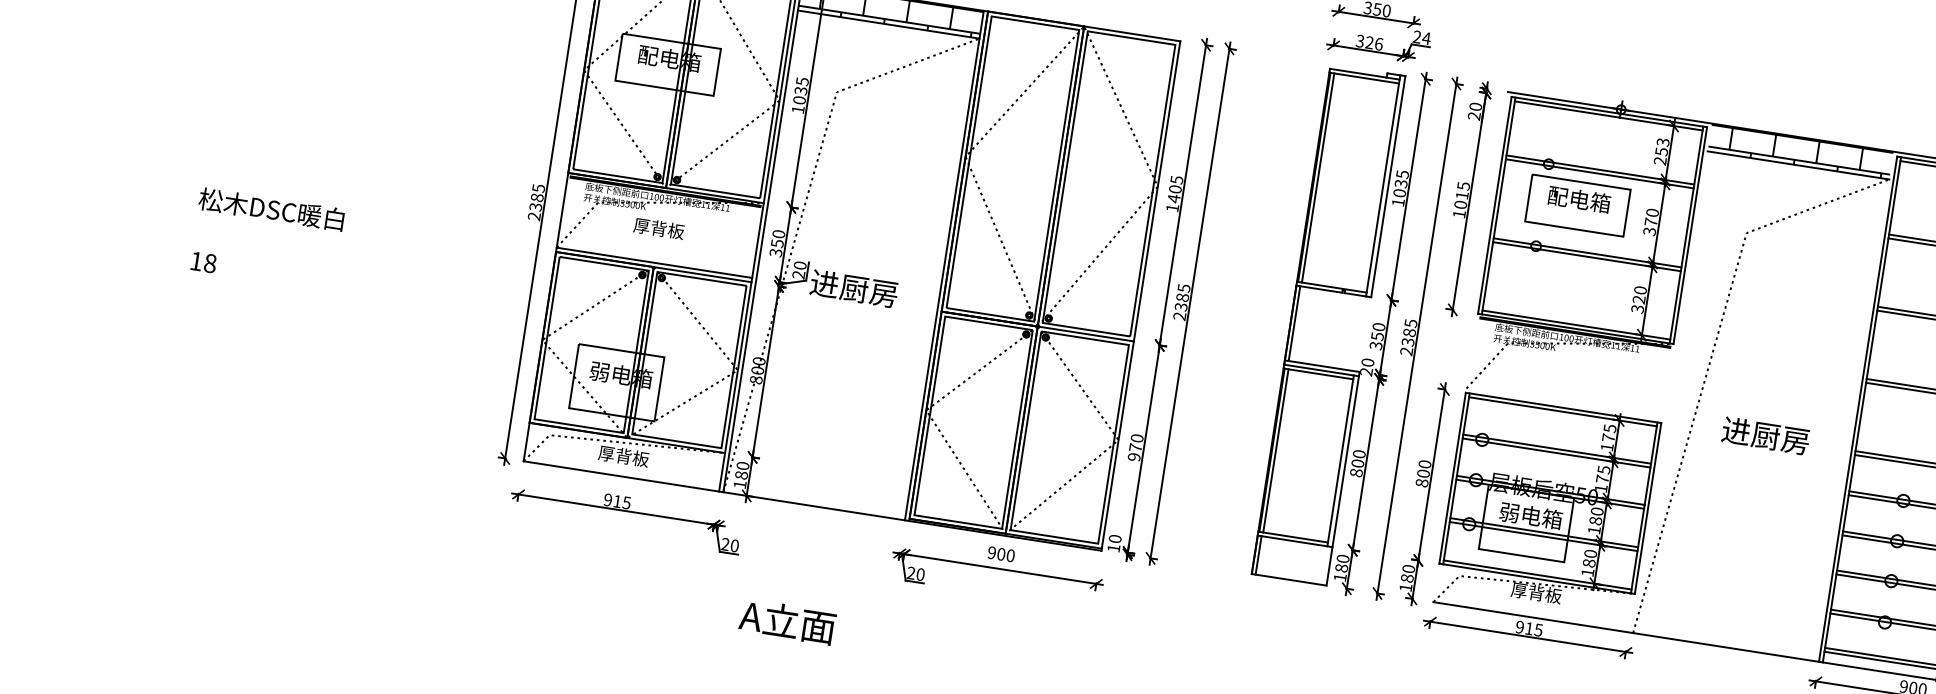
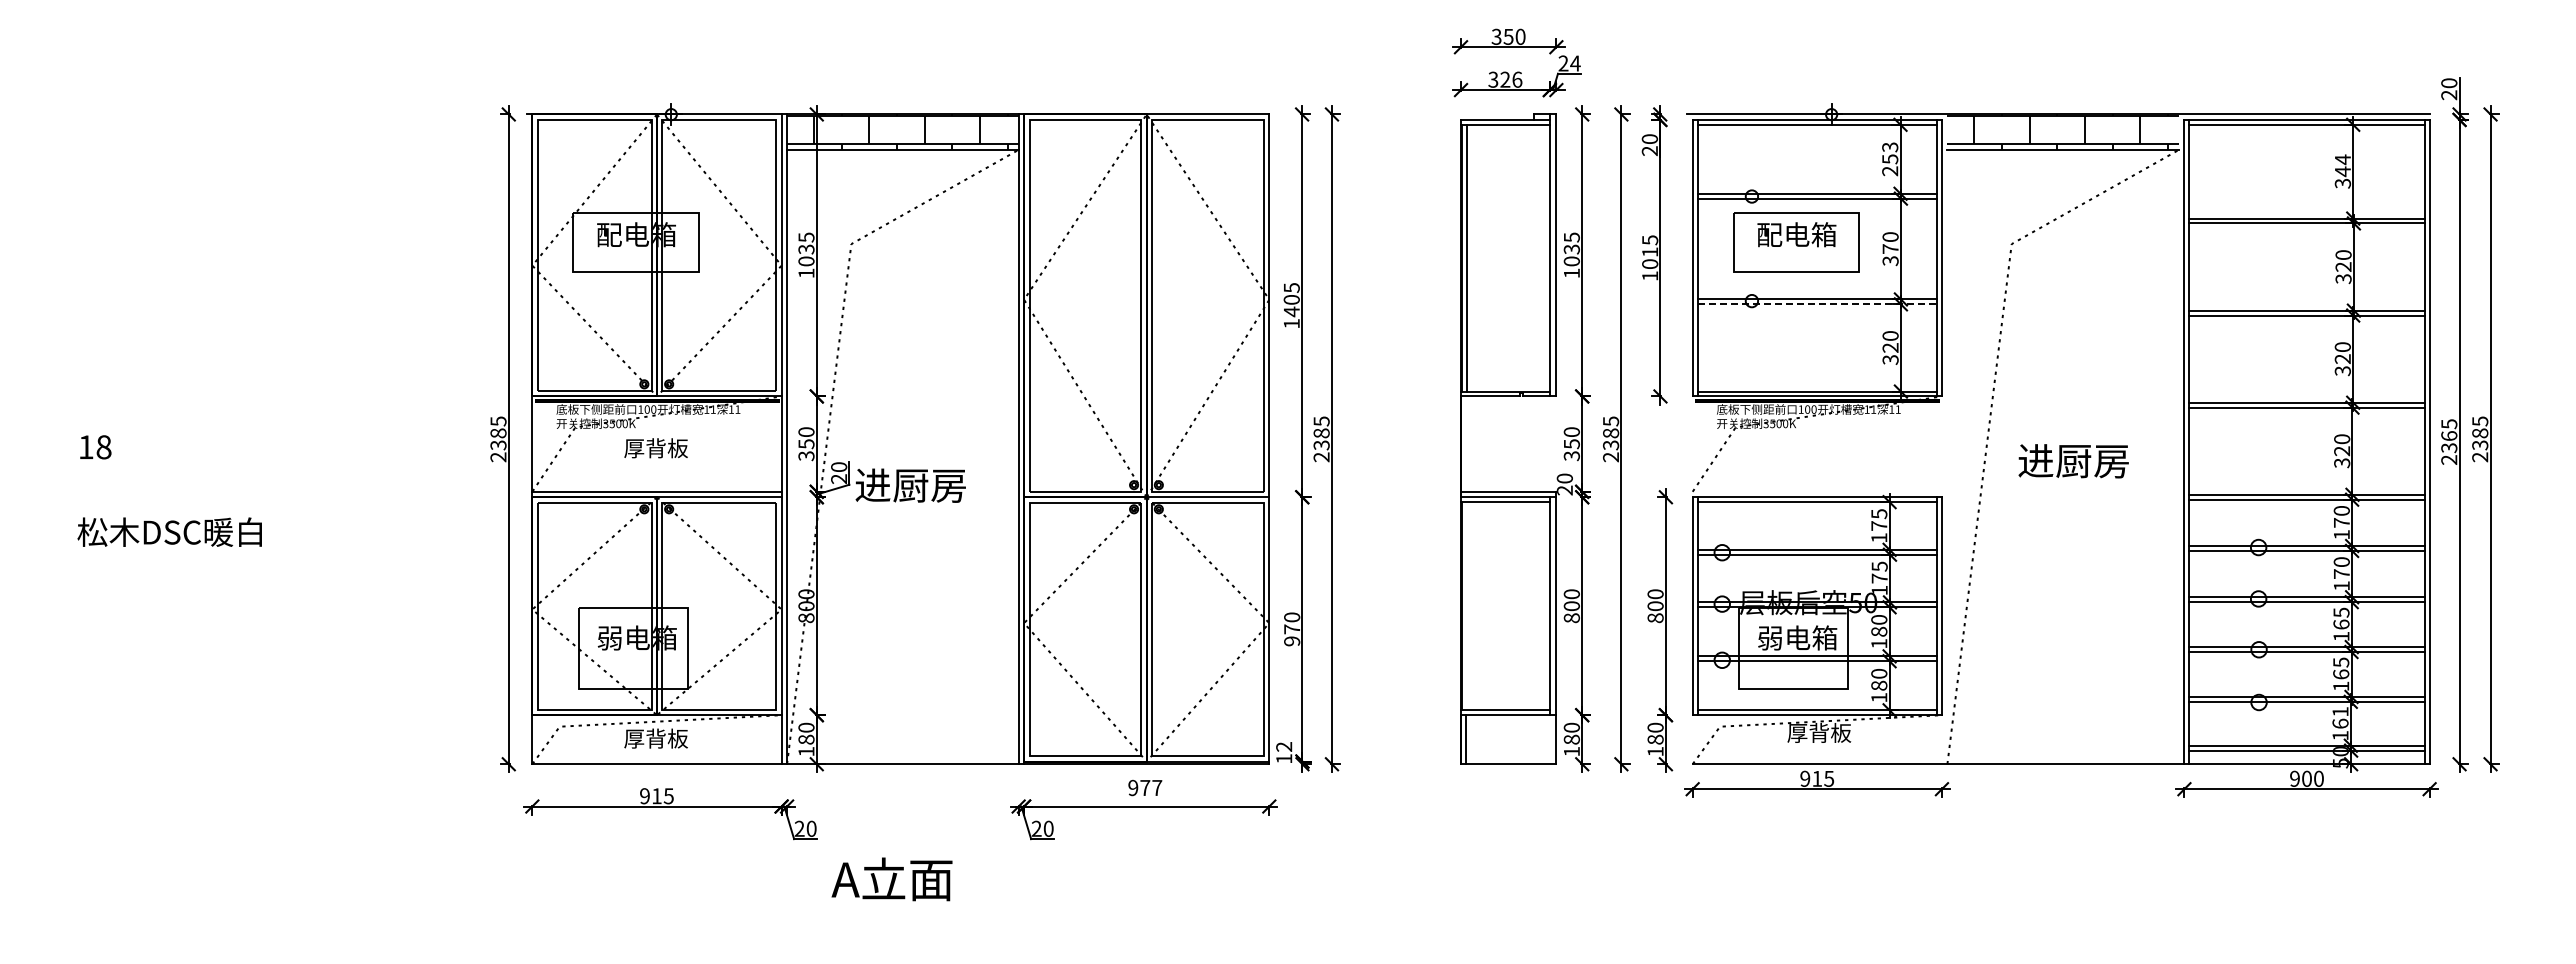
text: (271, 208) -> (169, 531), moved
line: (1587, 256) -> (1817, 304), solid -> dashed
text: (203, 262) -> (95, 447), moved
line: (1294, 323) -> (1465, 443), removed
text: (1765, 436) -> (2073, 461), moved
line: (1276, 451) -> (1467, 606), removed
text: (1115, 538) -> (1284, 746), 10 -> 12
text: (1006, 554) -> (1151, 787), 900 -> 977
text: (787, 621) -> (891, 879), moved

